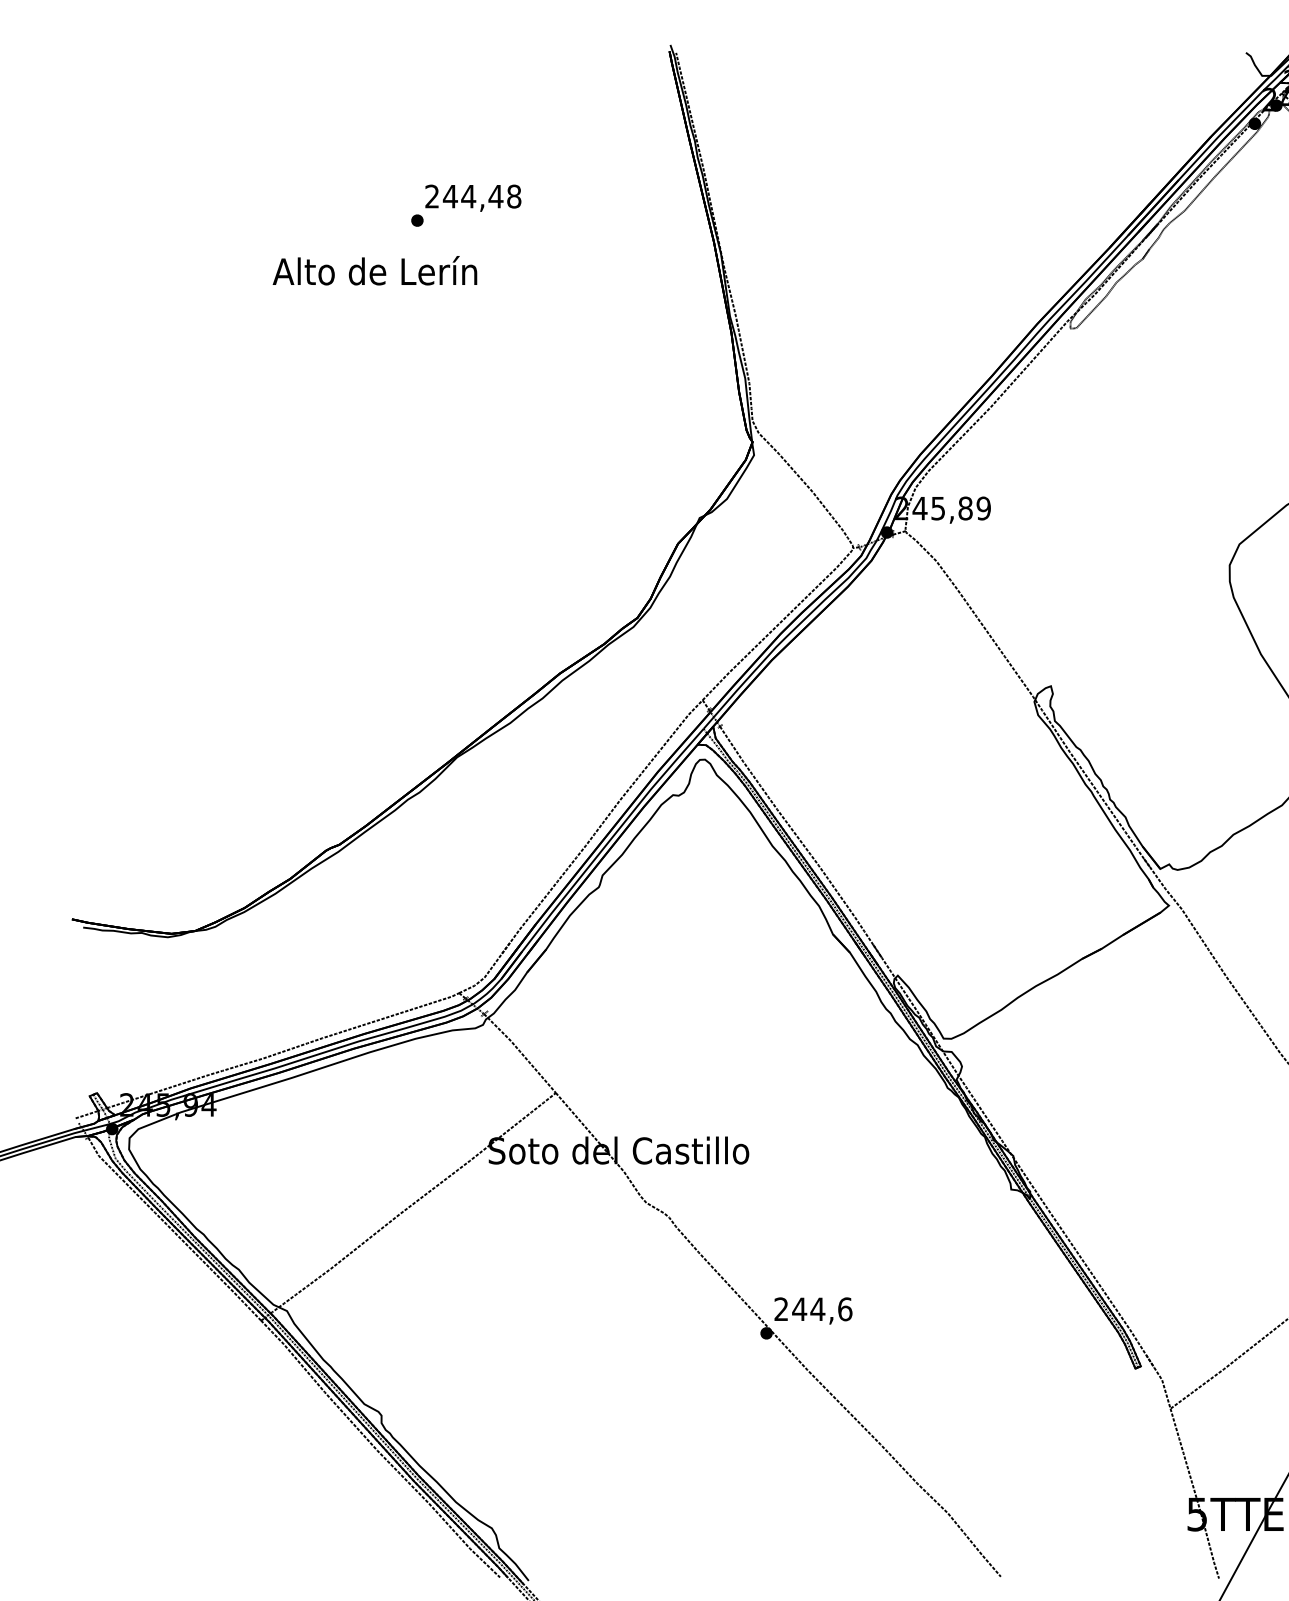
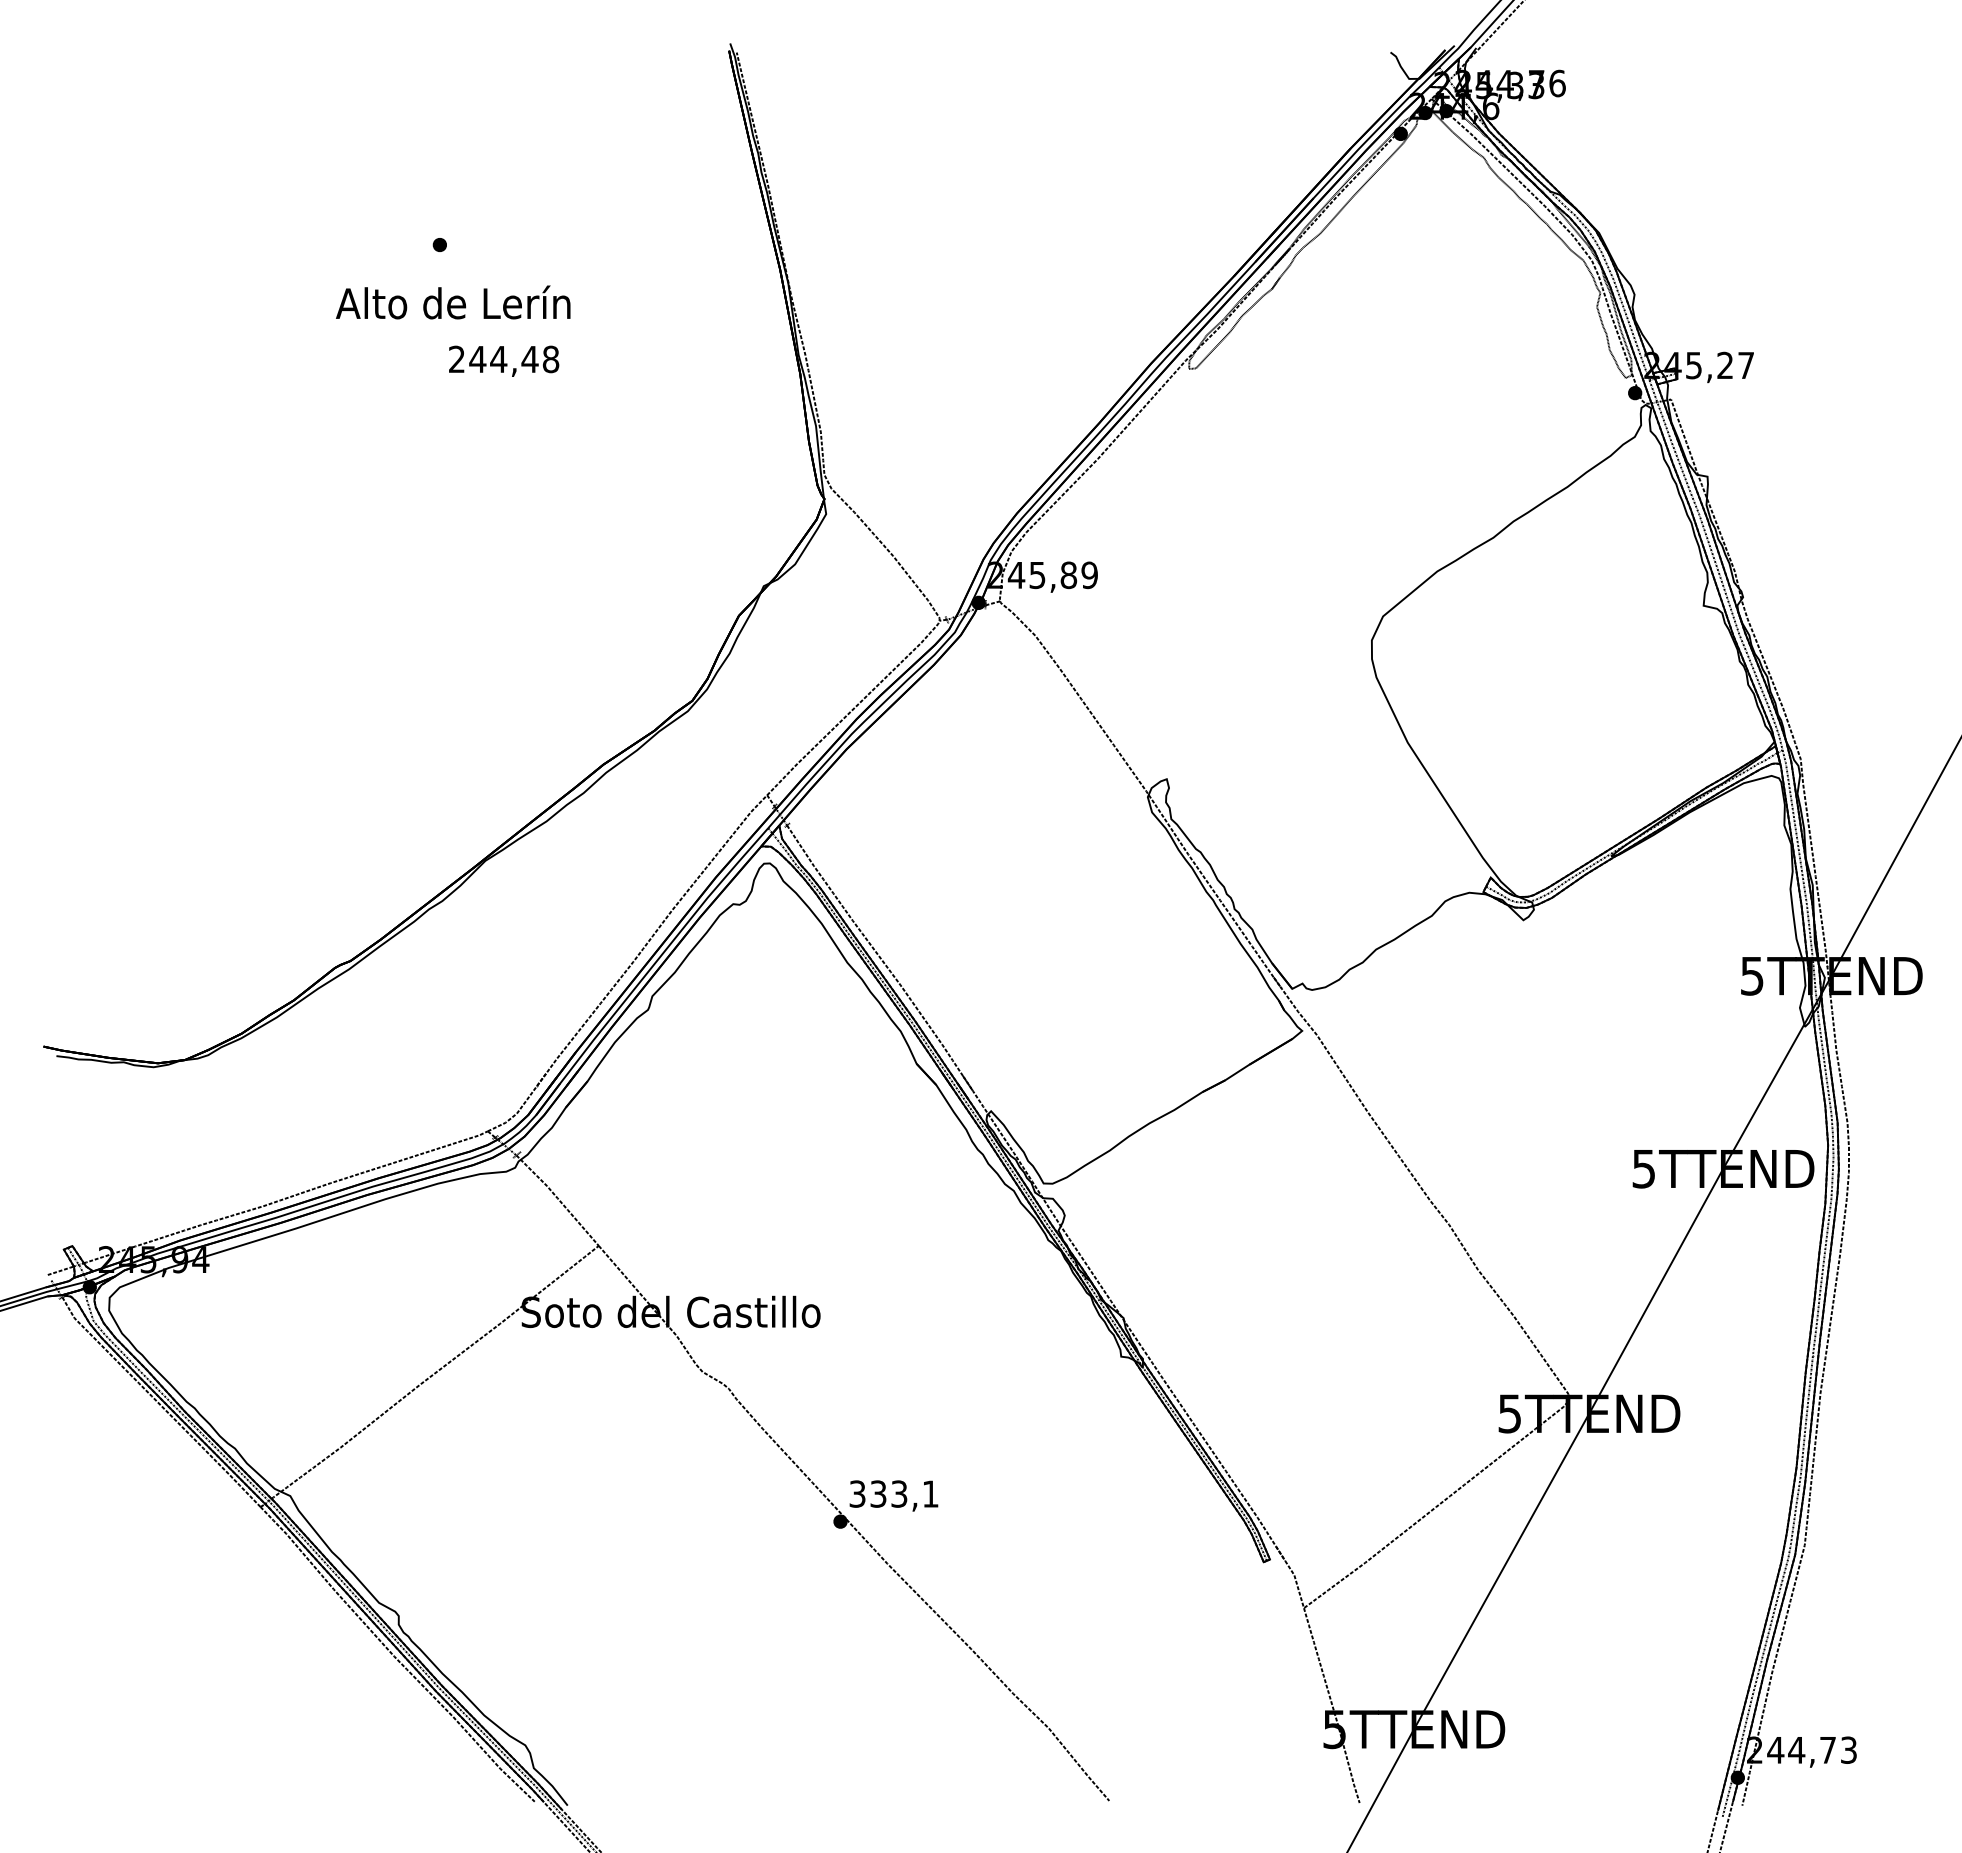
text: (473, 197) -> (504, 360), moved
text: (375, 270) -> (453, 302), moved
text: (813, 1308) -> (894, 1493), 244,6 -> 333,1

